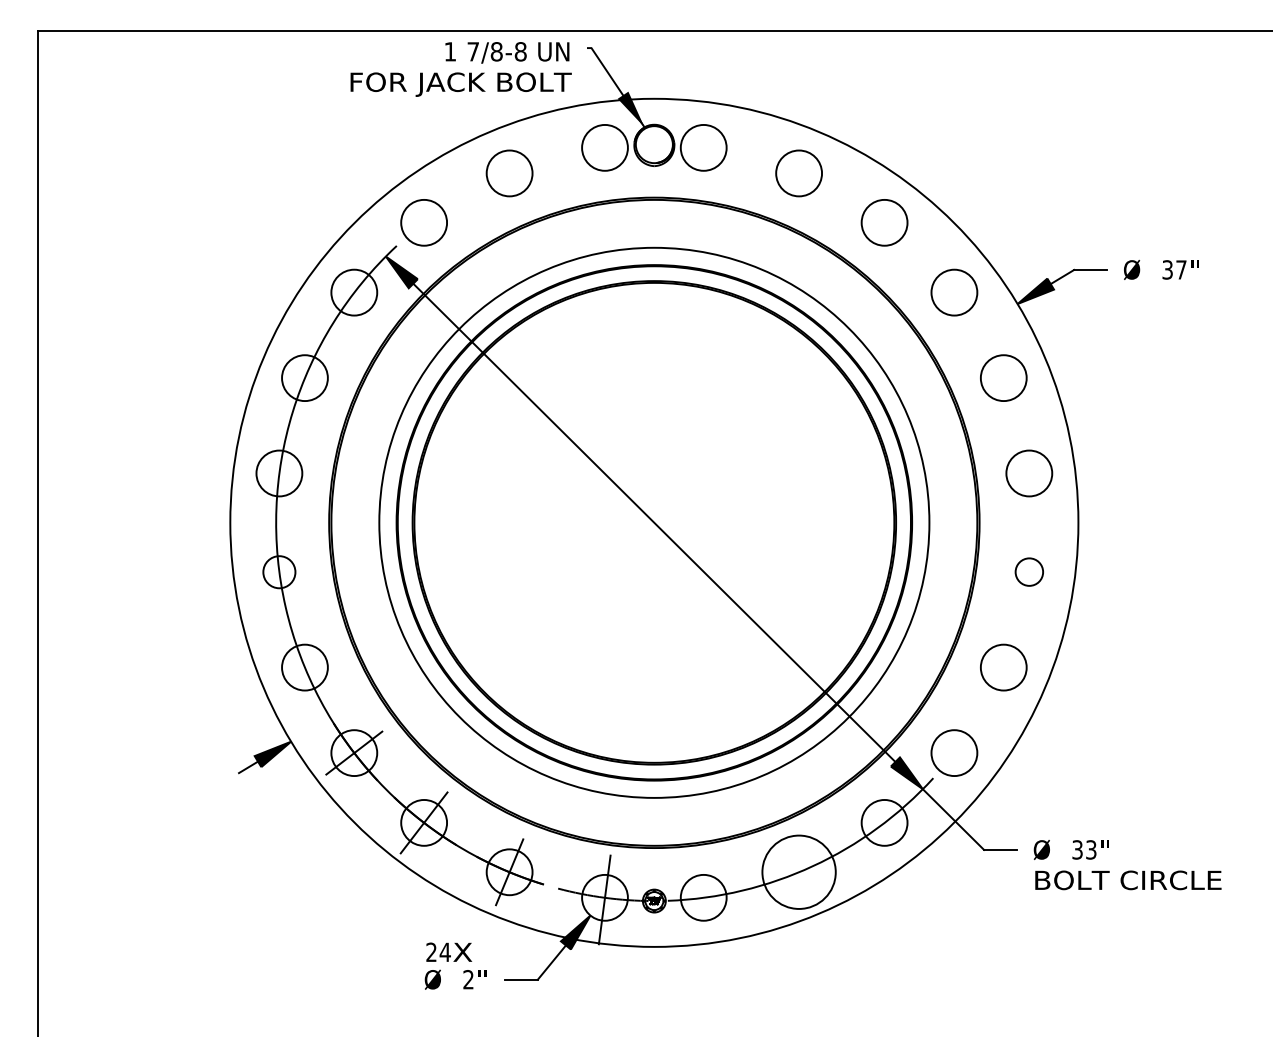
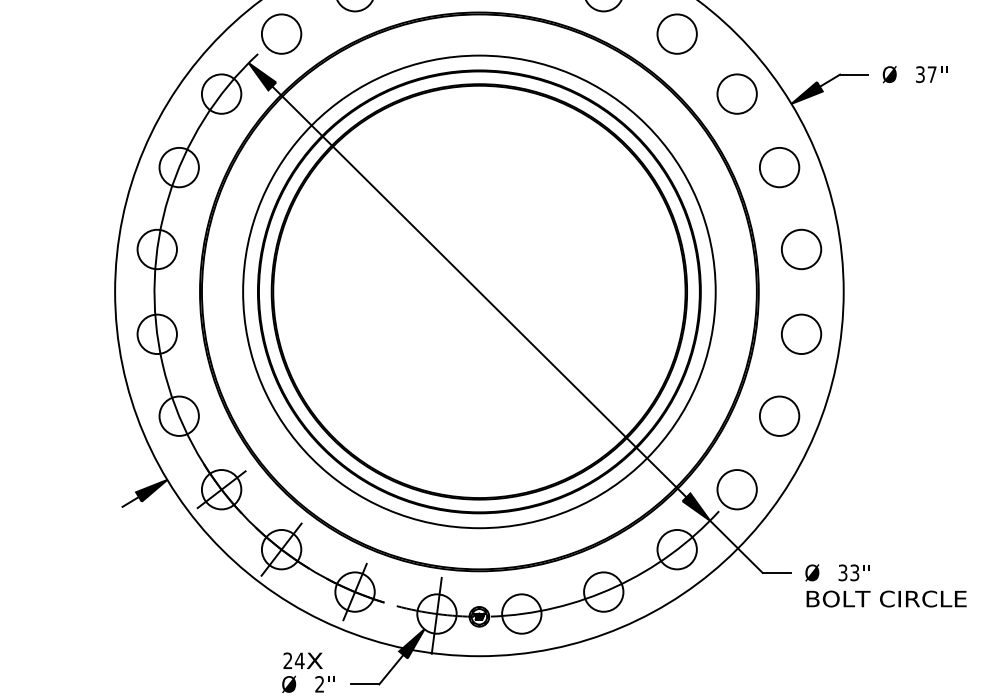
circle: (1029, 571) -> (801, 333), size x1.67
circle: (279, 572) -> (157, 334), size x1.43
circle: (799, 872) -> (604, 592), size x0.62

